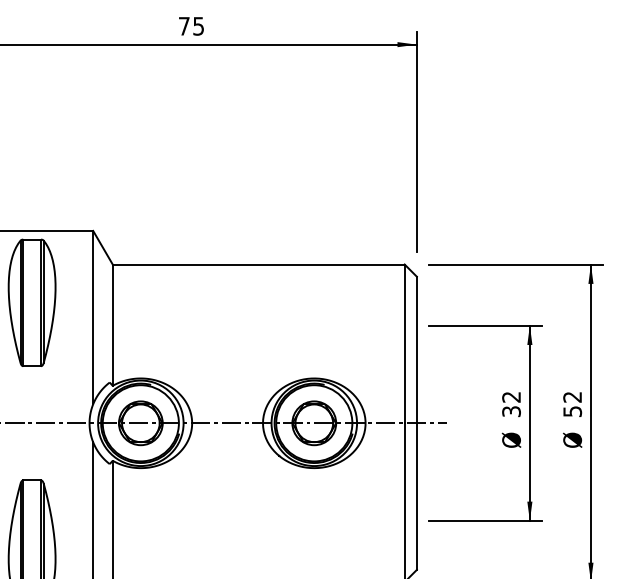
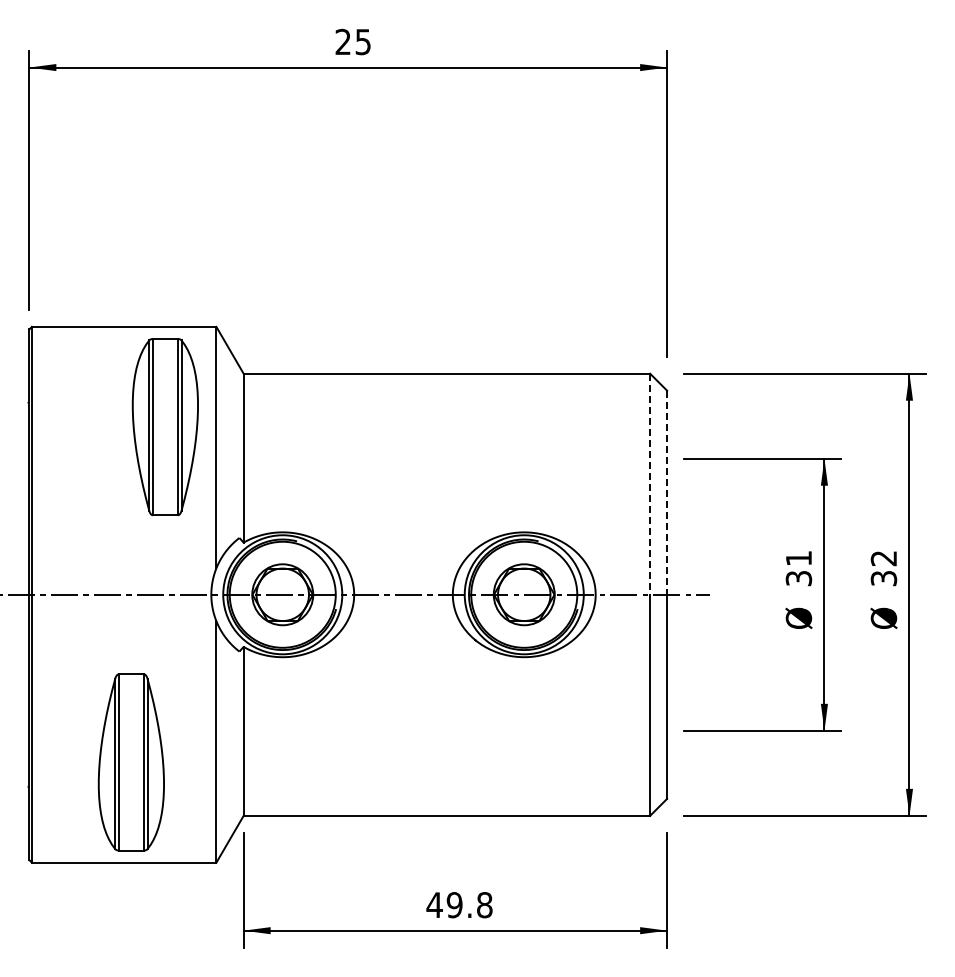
text: (183, 25) -> (342, 41), 75 -> 25
part: (31, 303) -> (164, 427), moved
line: (404, 344) -> (650, 484), solid -> dashed
line: (417, 350) -> (667, 493), solid -> dashed
text: (511, 397) -> (798, 558), 32 -> 31
text: (572, 411) -> (883, 578), 52 -> 32

